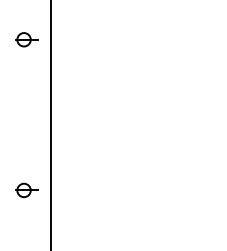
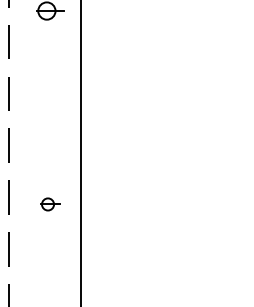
part: (26, 190) -> (50, 204), size x0.7

